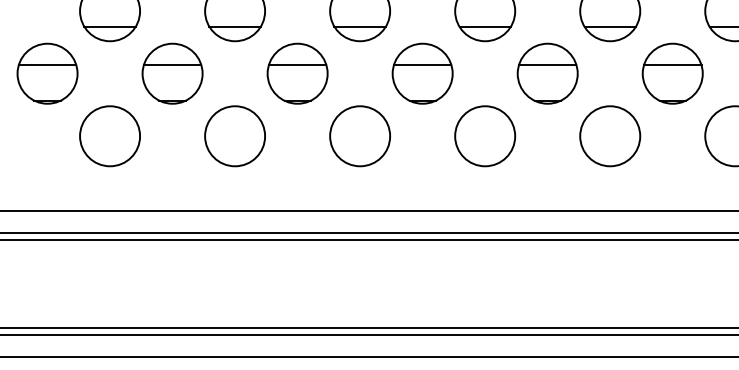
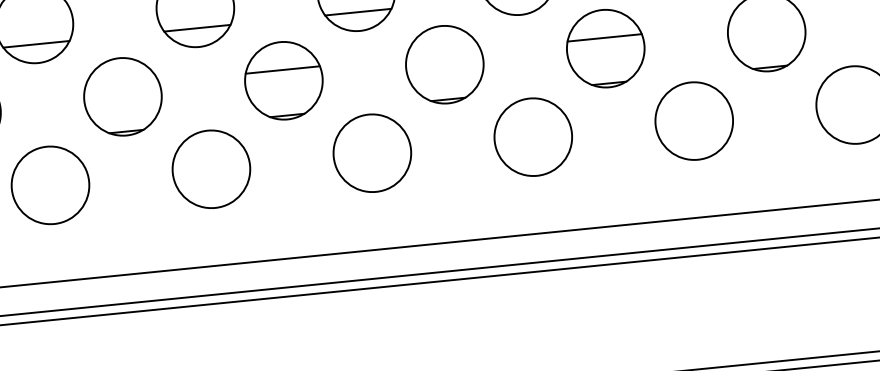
line: (172, 65) -> (121, 86), removed
line: (422, 65) -> (443, 54), removed
line: (672, 65) -> (765, 22), removed

